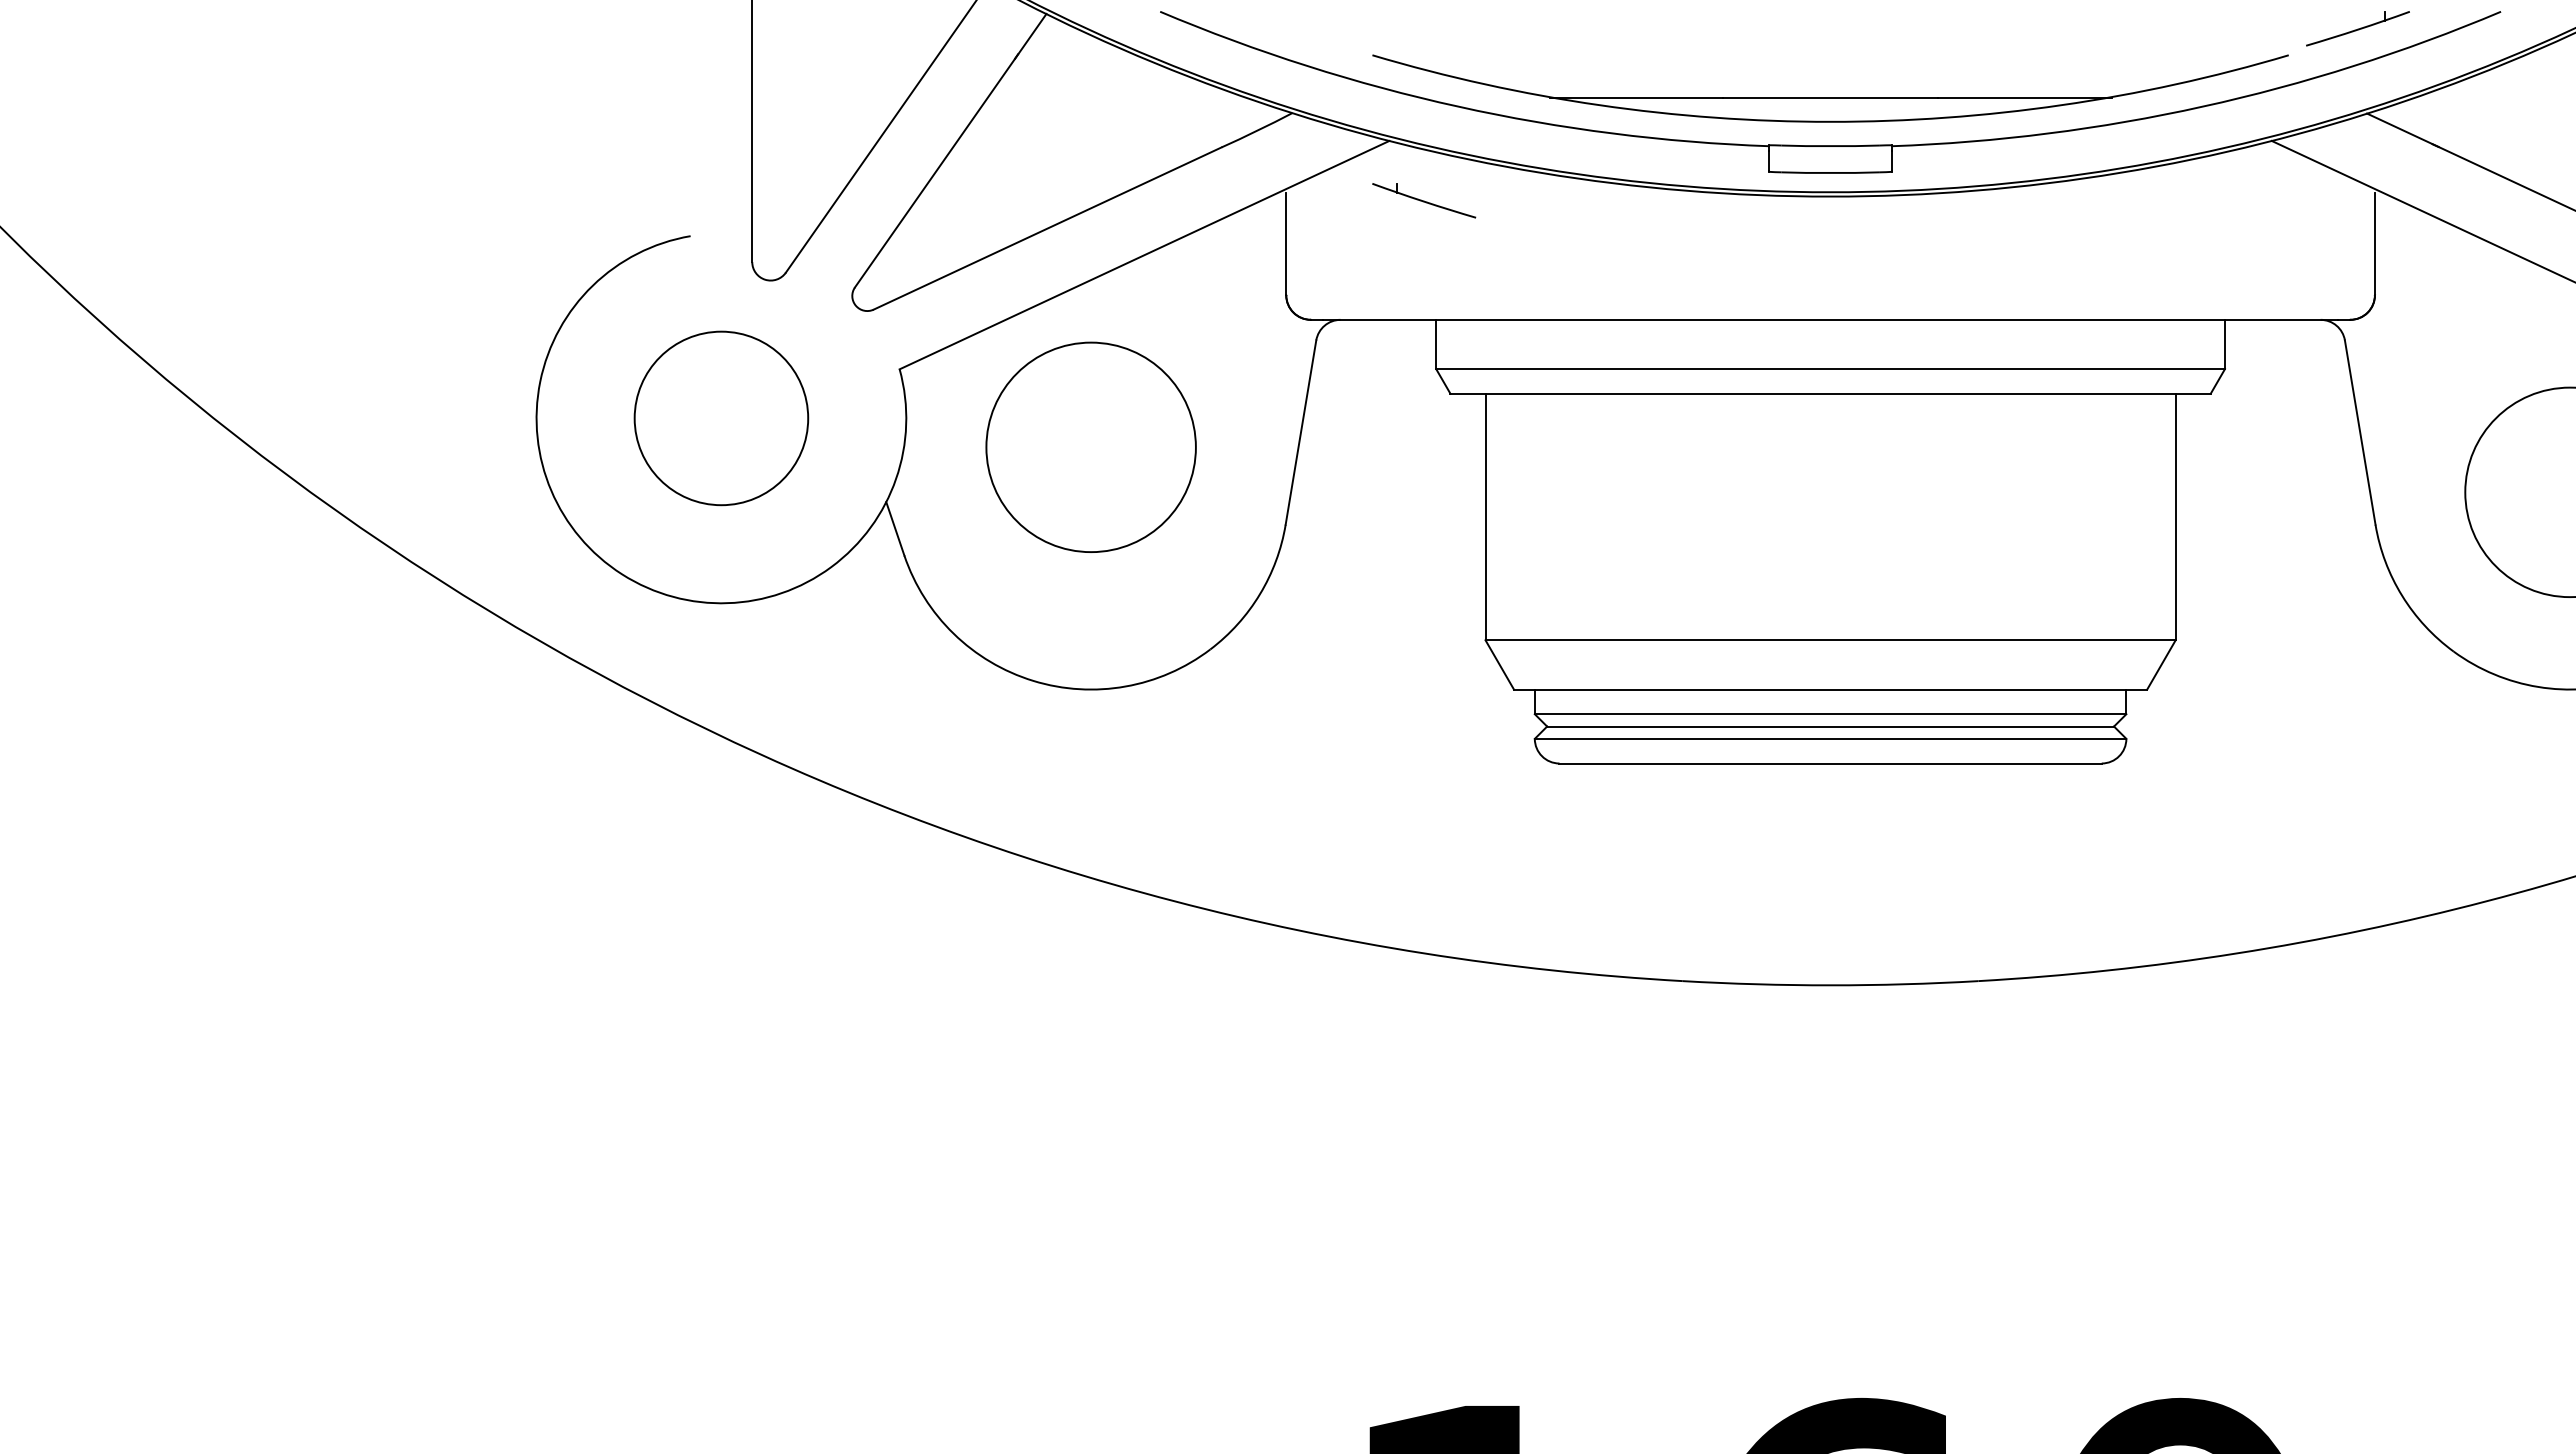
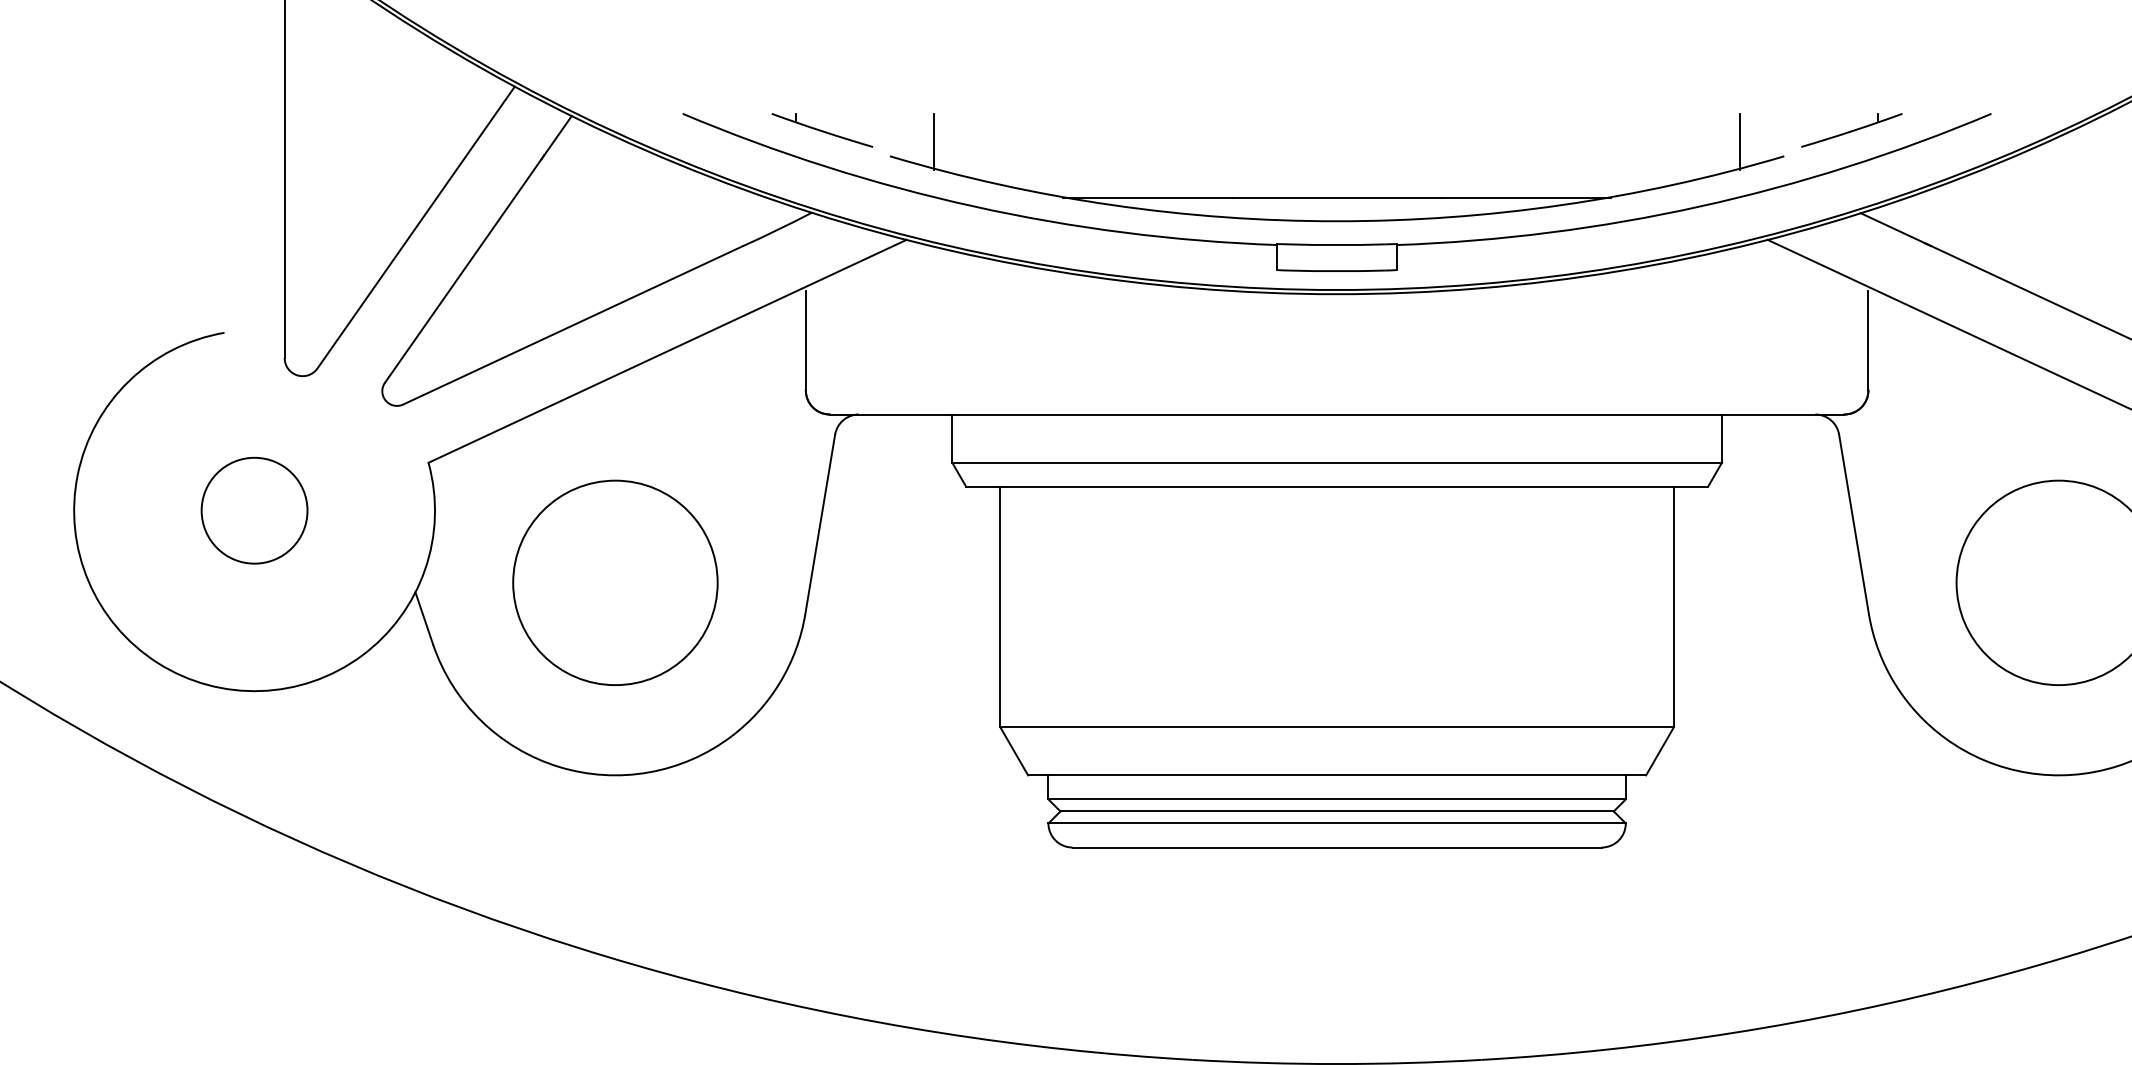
line: (1417, 39) -> (933, 140), added
line: (2243, 39) -> (1740, 140), added
part: (1424, 200) -> (822, 130), moved
circle: (721, 418) -> (254, 510), size x0.62
circle: (1090, 446) -> (614, 582), moved

